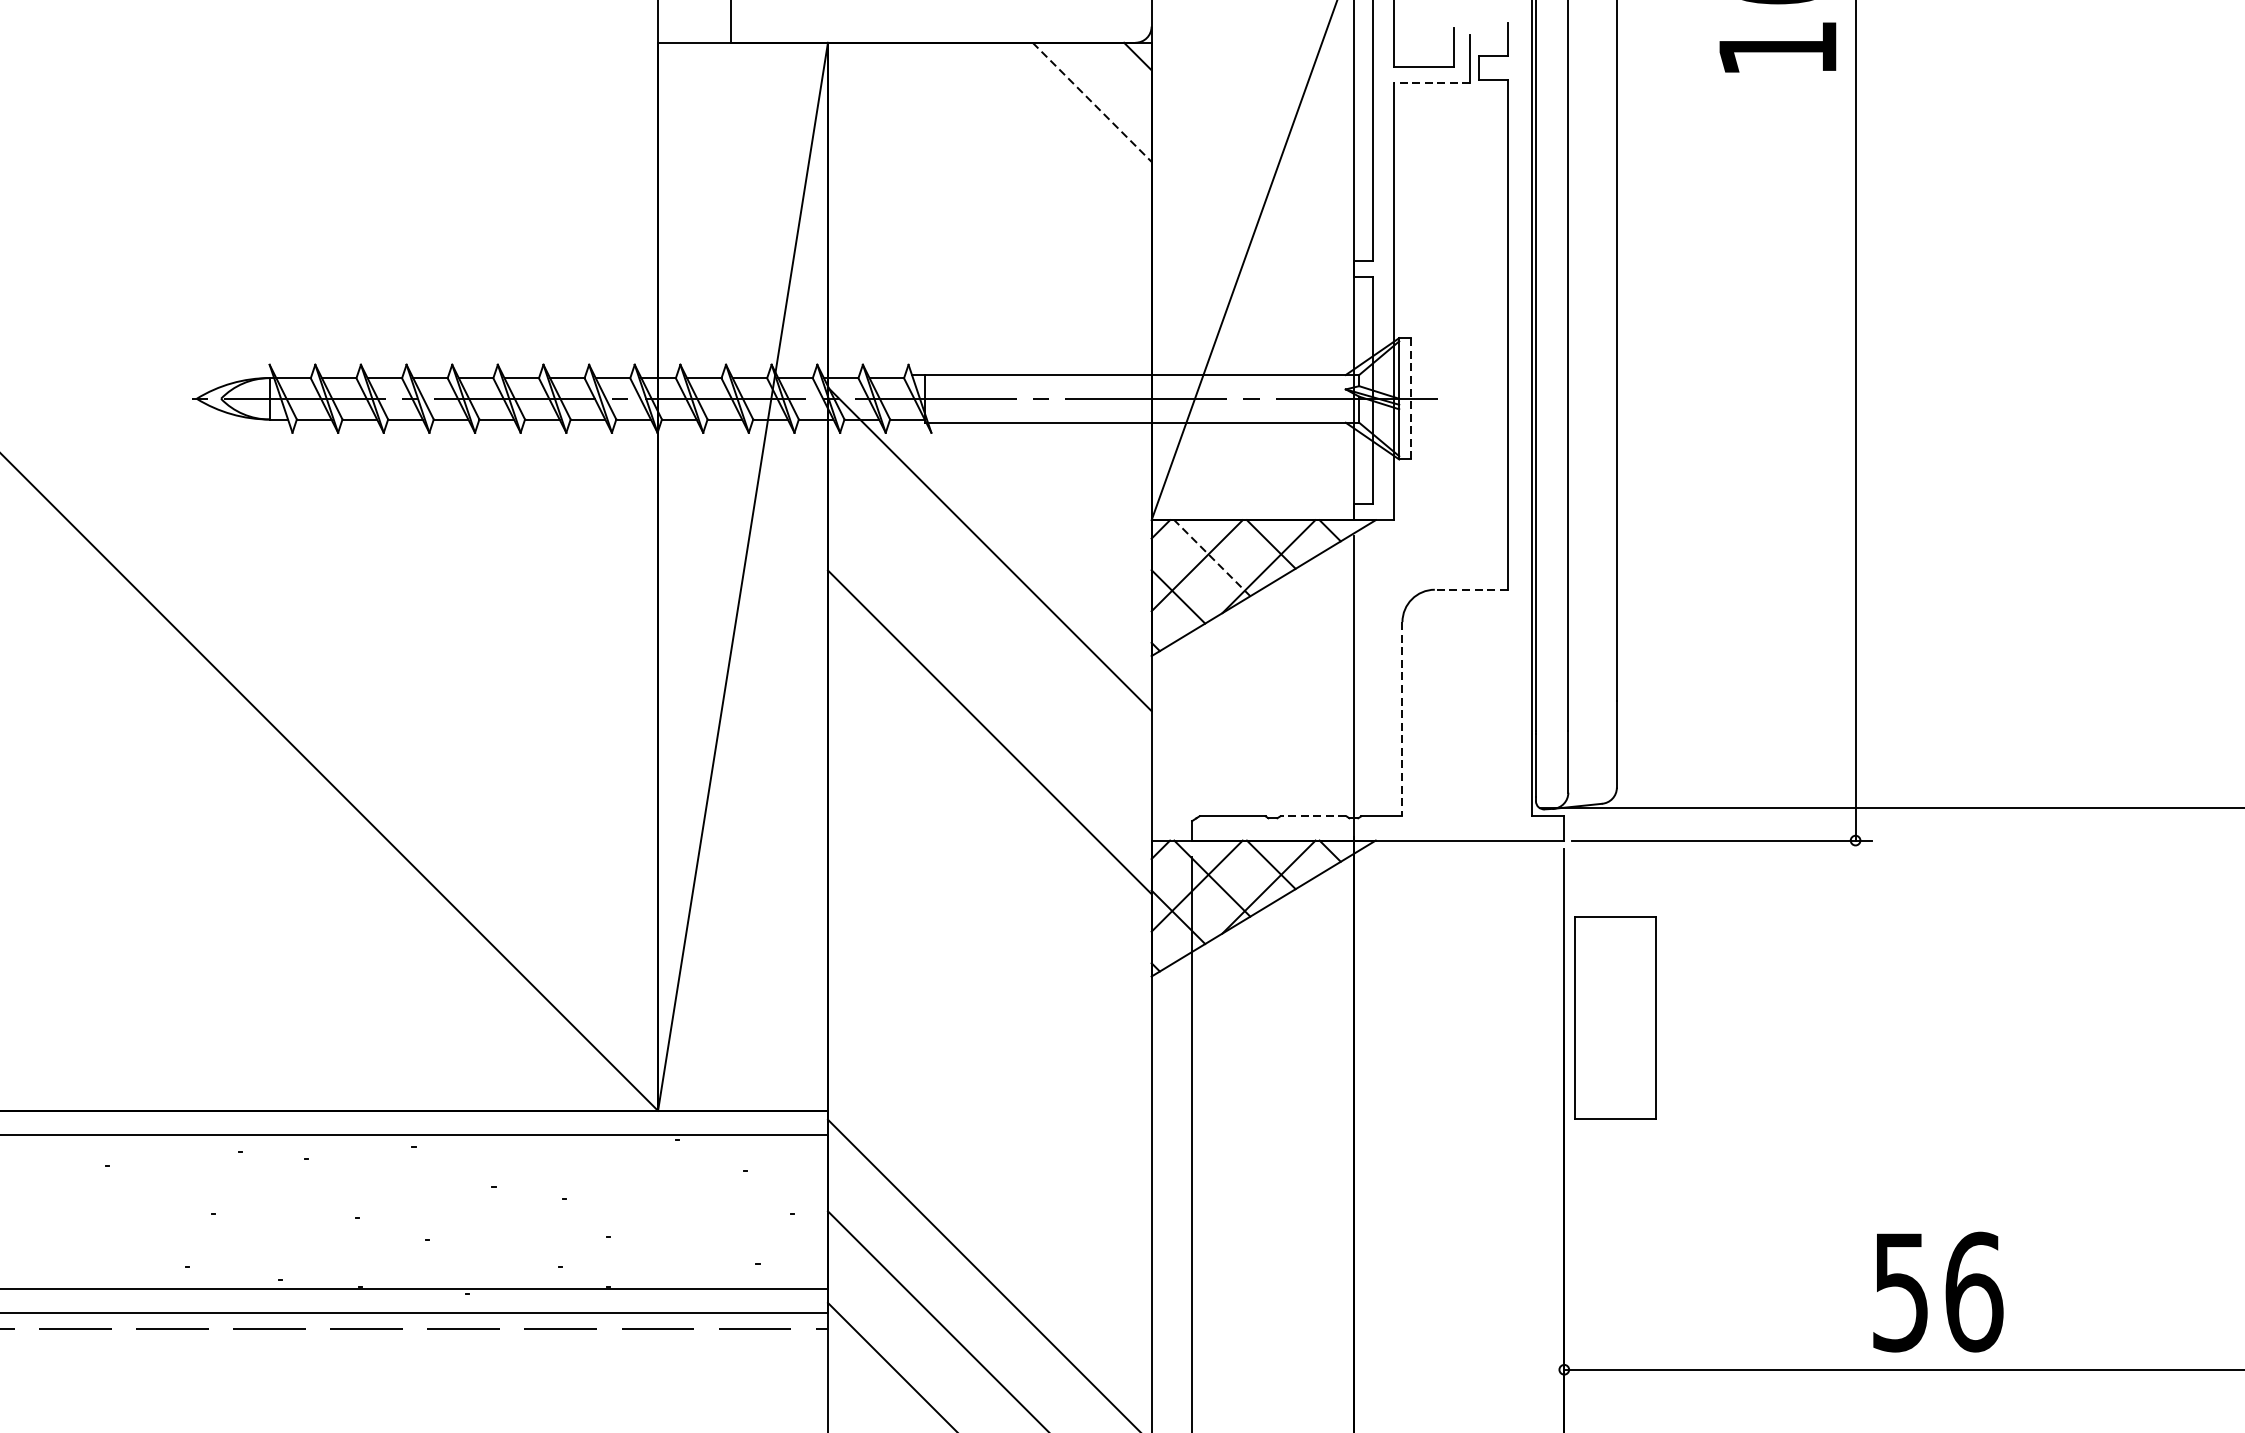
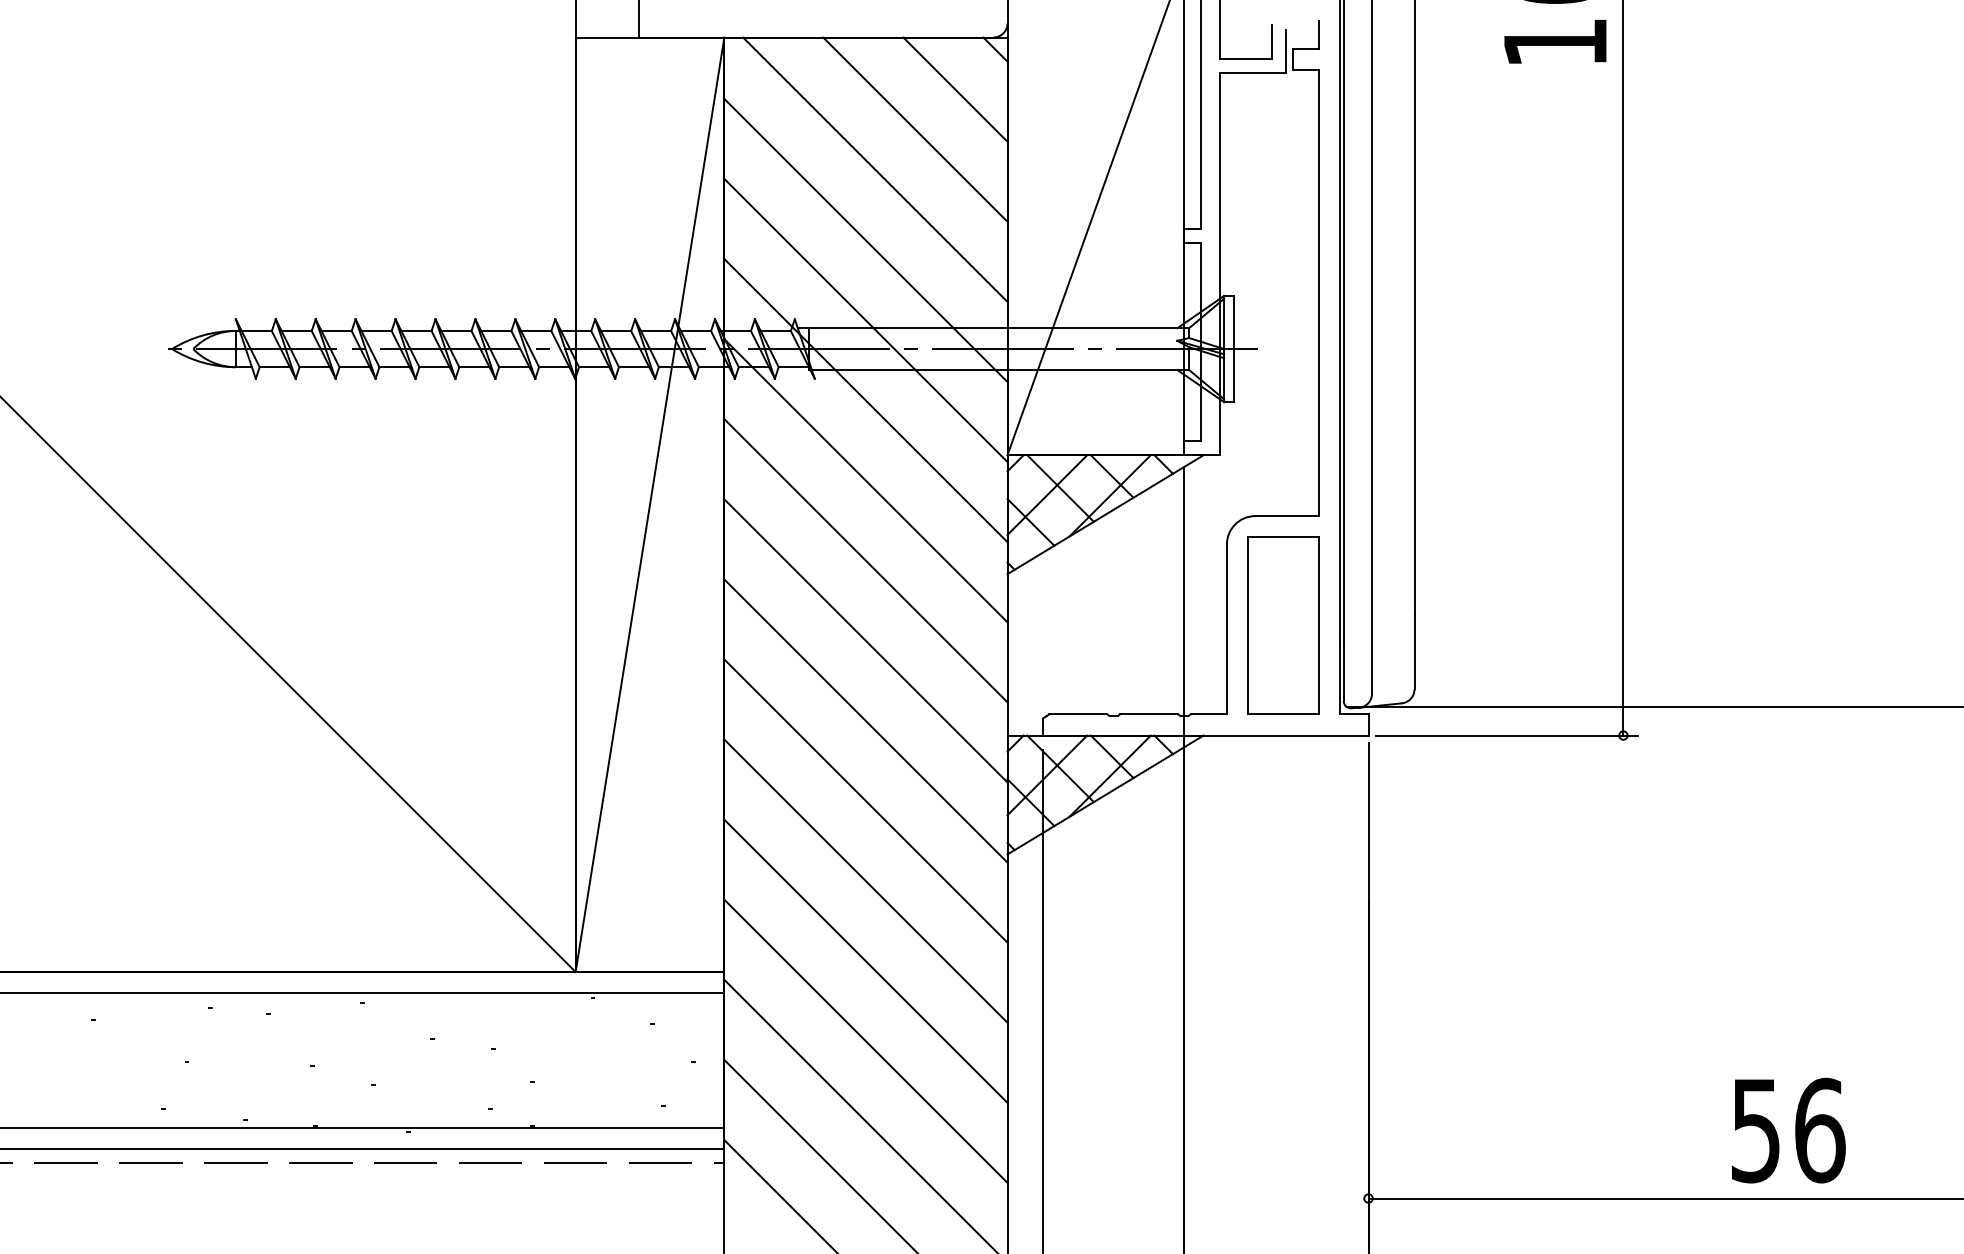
line: (1431, 82) -> (1252, 72), dashed -> solid
line: (1092, 102) -> (955, 89), dashed -> solid
line: (1046, 147) -> (915, 129), added
line: (1000, 193) -> (875, 169), added
line: (989, 274) -> (865, 240), added
line: (989, 366) -> (865, 320), added
line: (1411, 398) -> (1234, 348), dashed -> solid
line: (989, 457) -> (865, 400), added
line: (1212, 558) -> (1060, 488), dashed -> solid
line: (1471, 590) -> (1287, 516), dashed -> solid
line: (989, 640) -> (865, 560), added
line: (1401, 719) -> (1226, 629), dashed -> solid
line: (1313, 816) -> (1149, 714), dashed -> solid
line: (989, 823) -> (865, 720), added
line: (989, 914) -> (865, 800), added
line: (989, 1006) -> (865, 880), added
part: (1615, 1017) -> (1283, 625), moved
line: (989, 1097) -> (865, 960), added
line: (989, 1189) -> (865, 1040), added
text: (1938, 1292) -> (1788, 1130), moved

